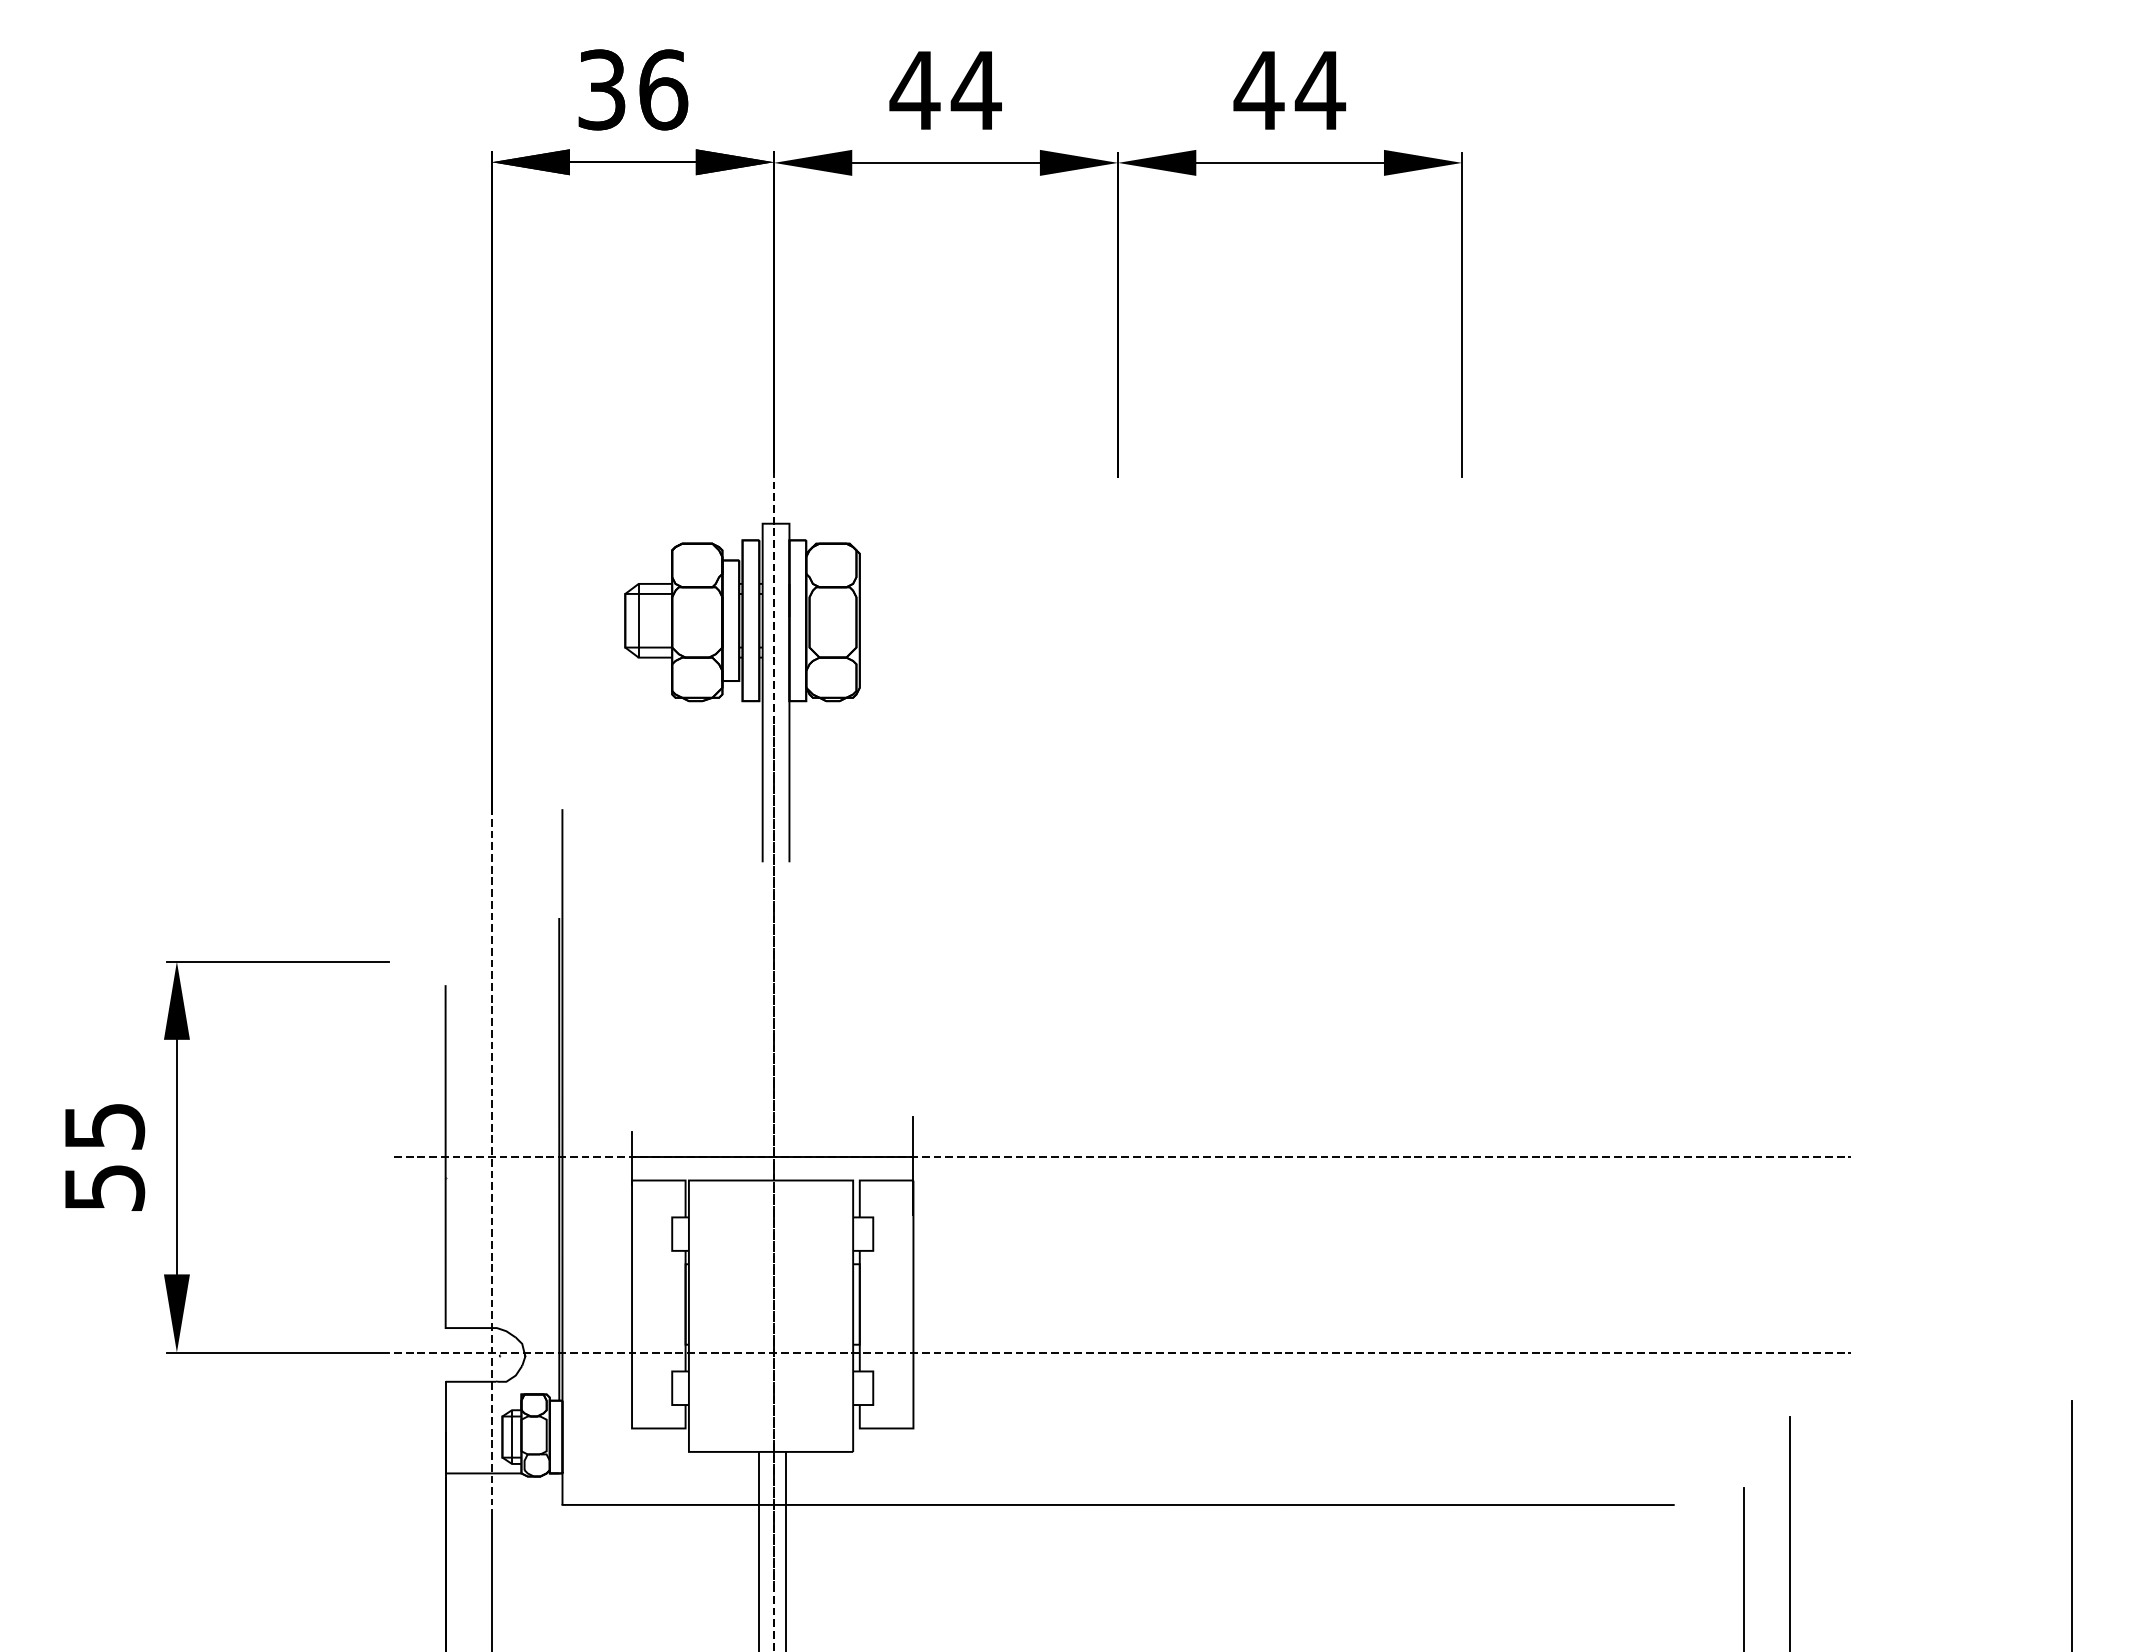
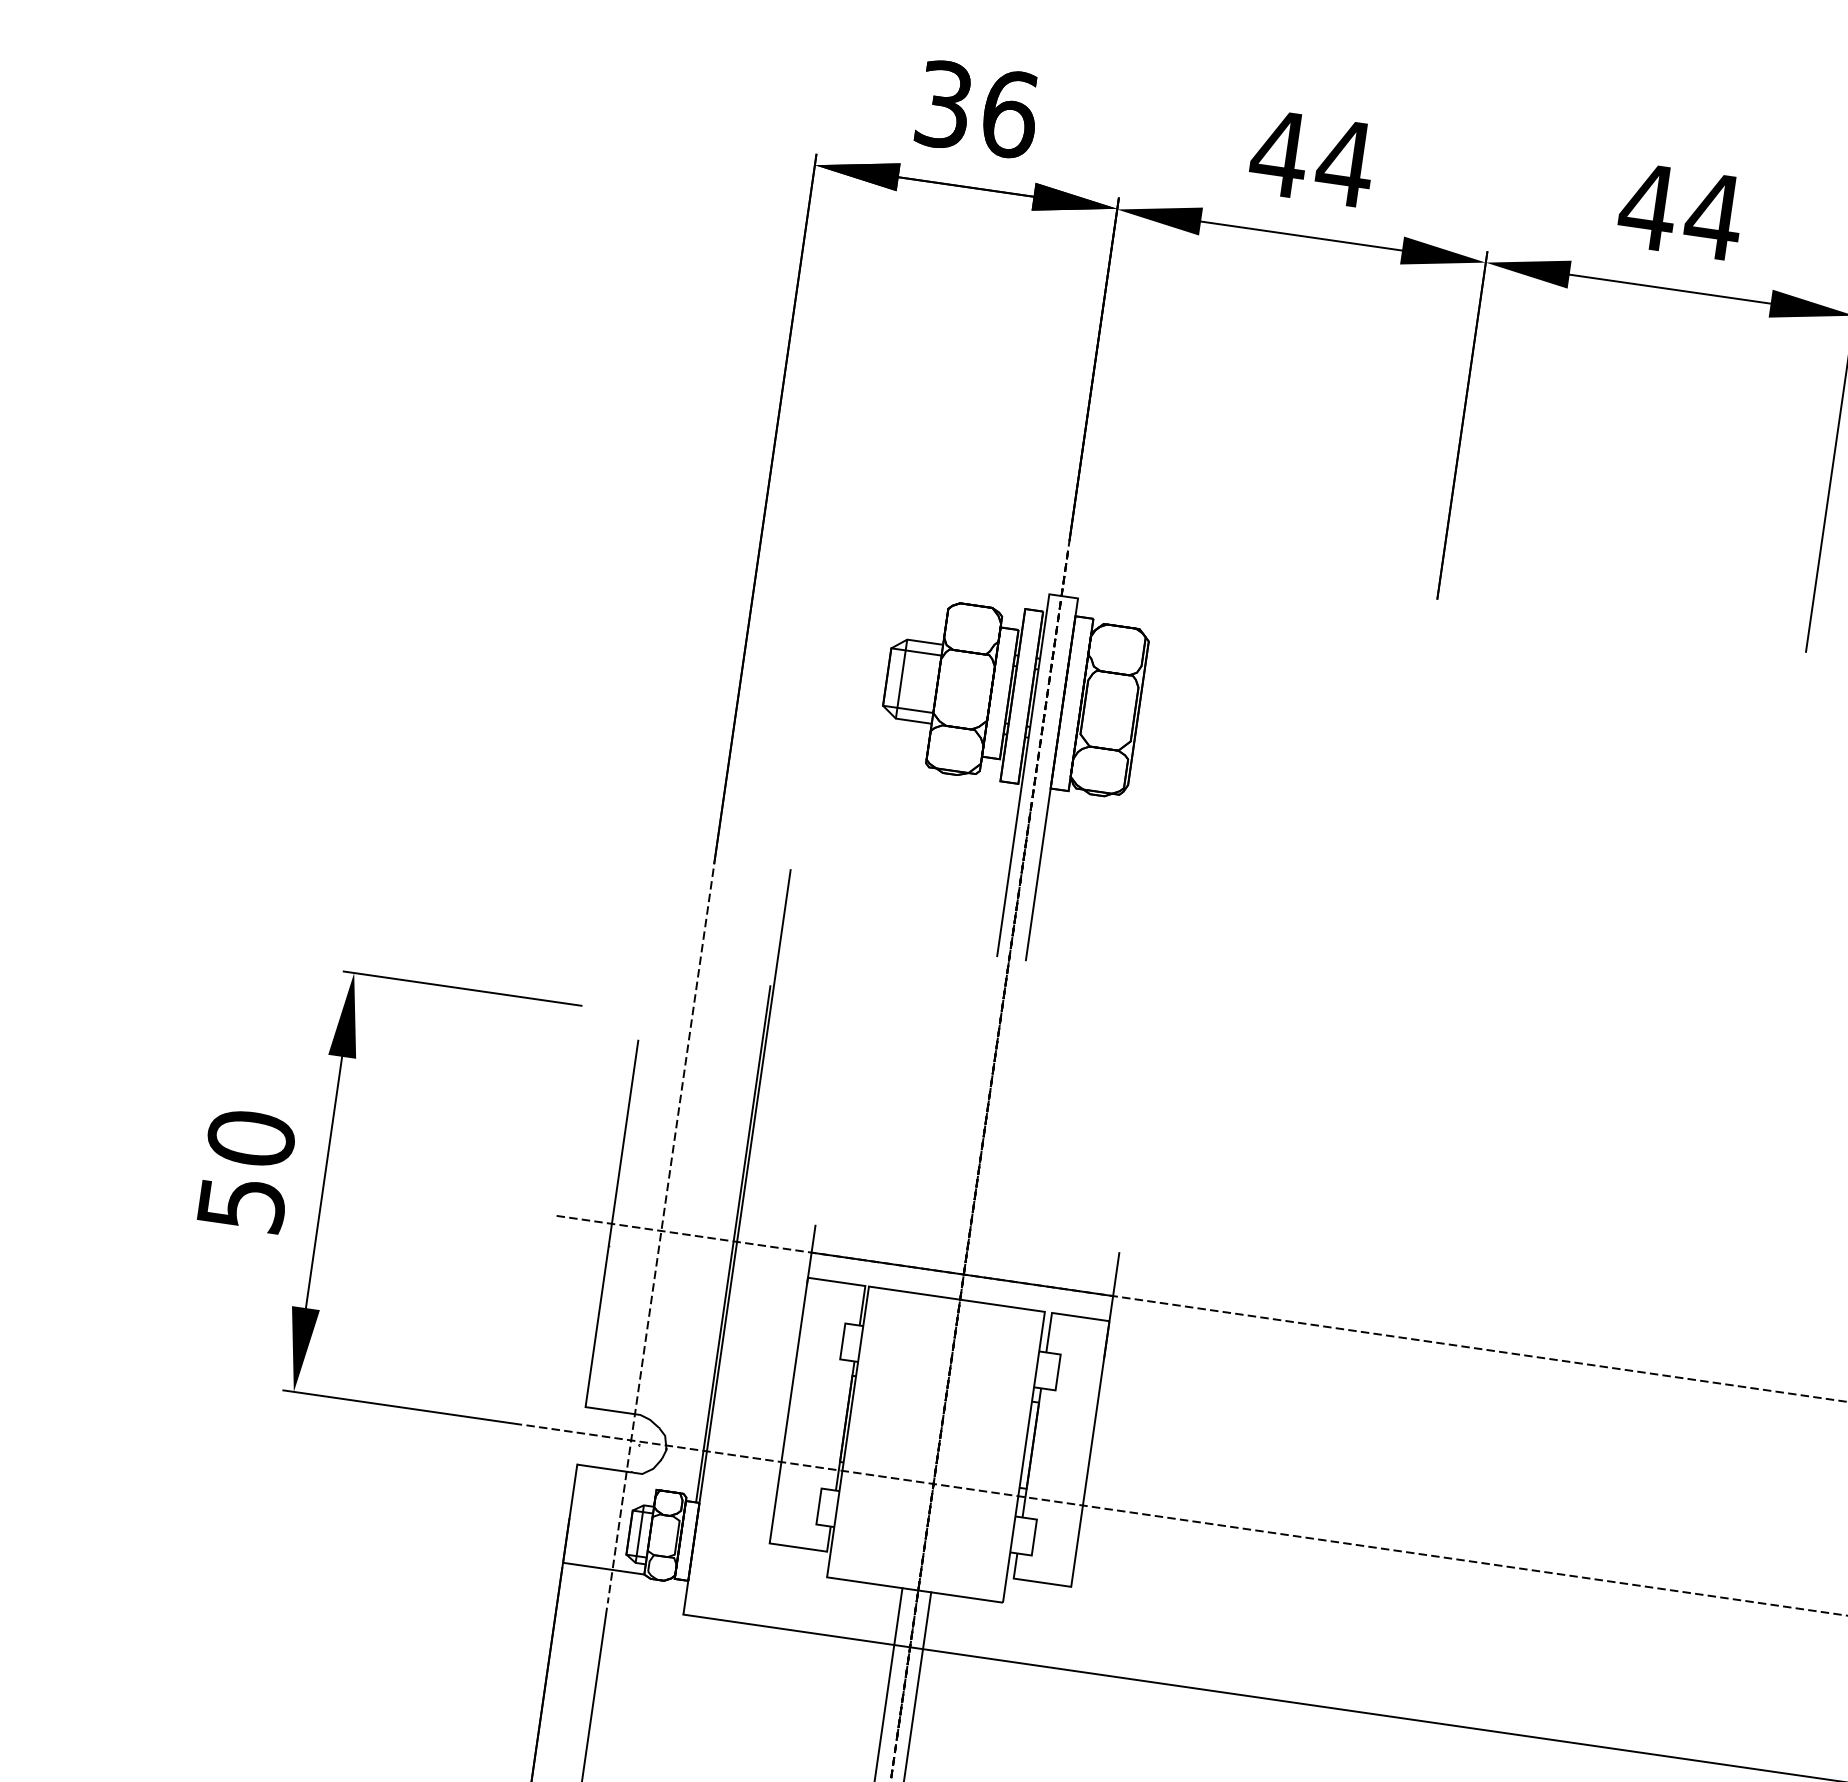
text: (104, 1126) -> (251, 1138), 55 -> 50

